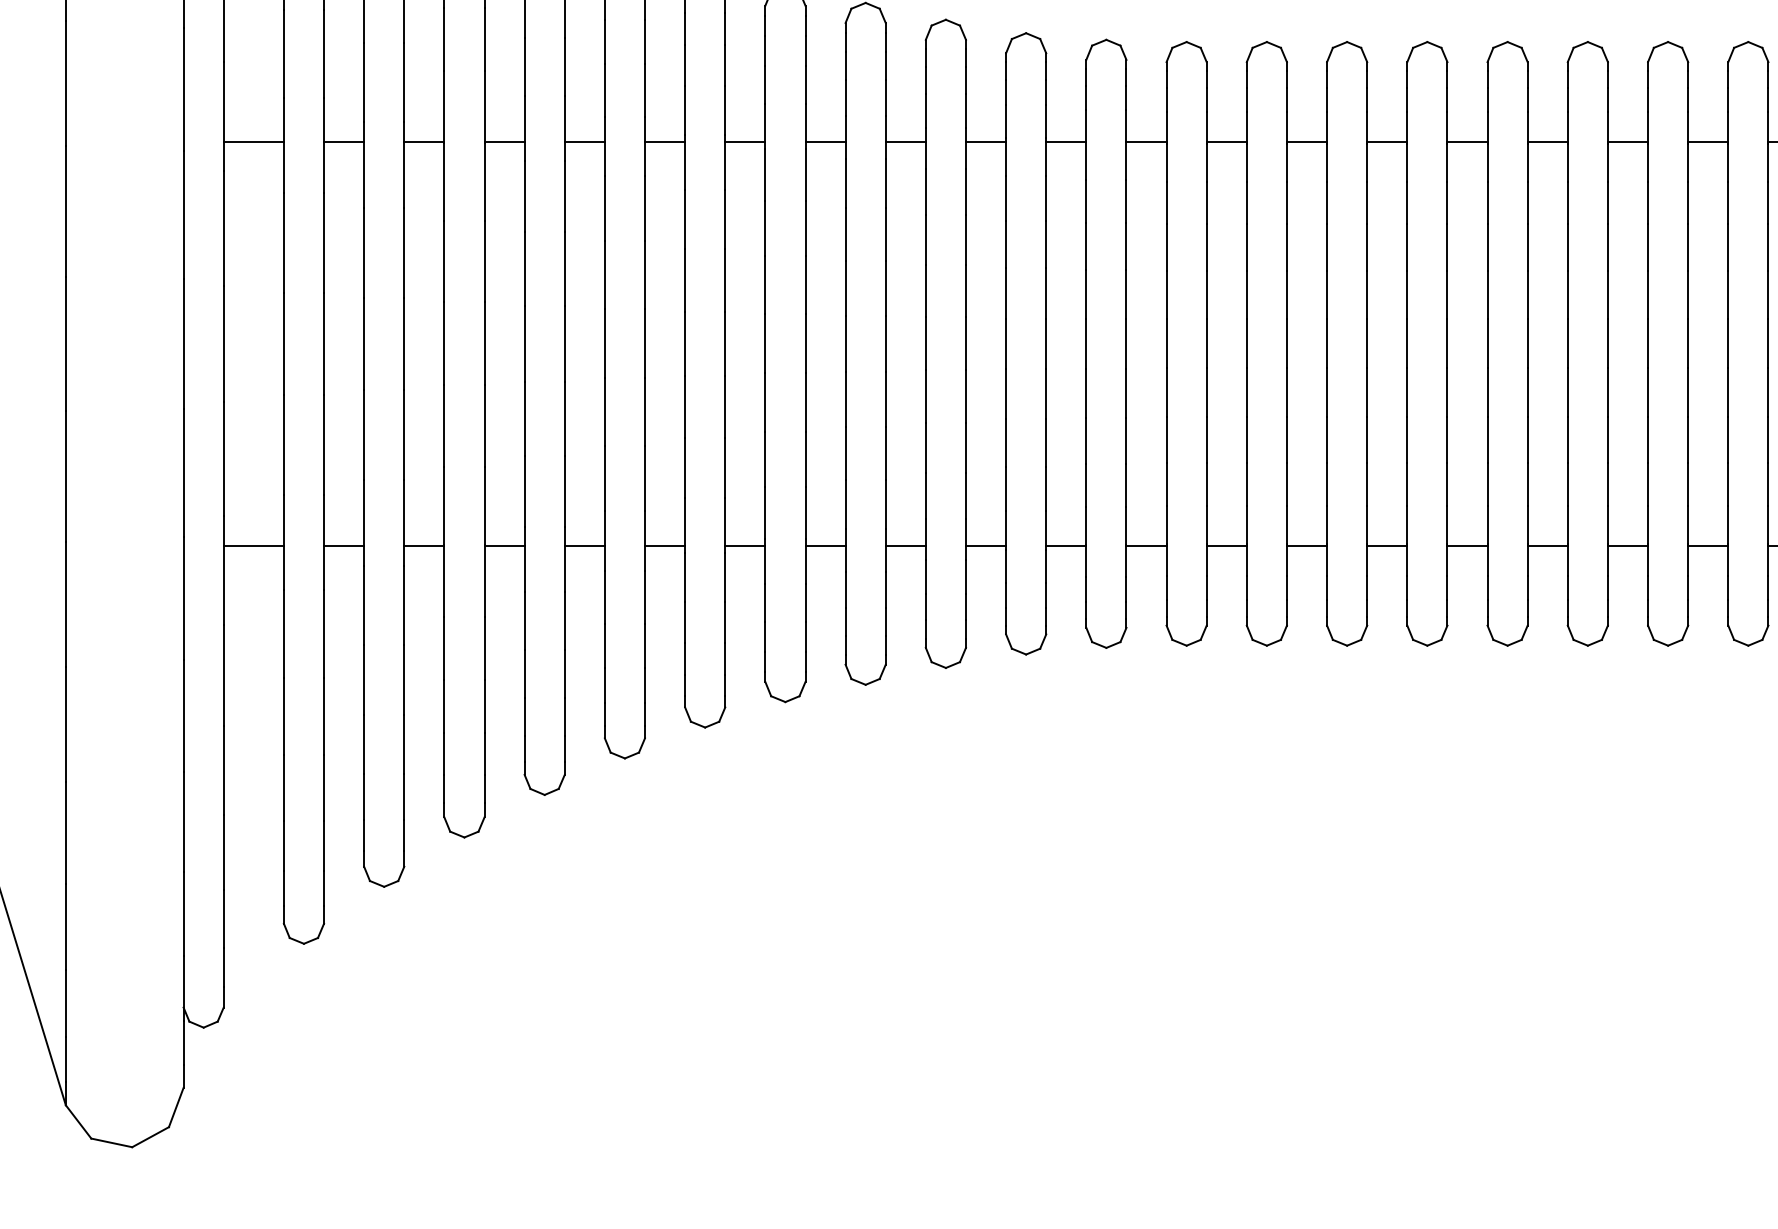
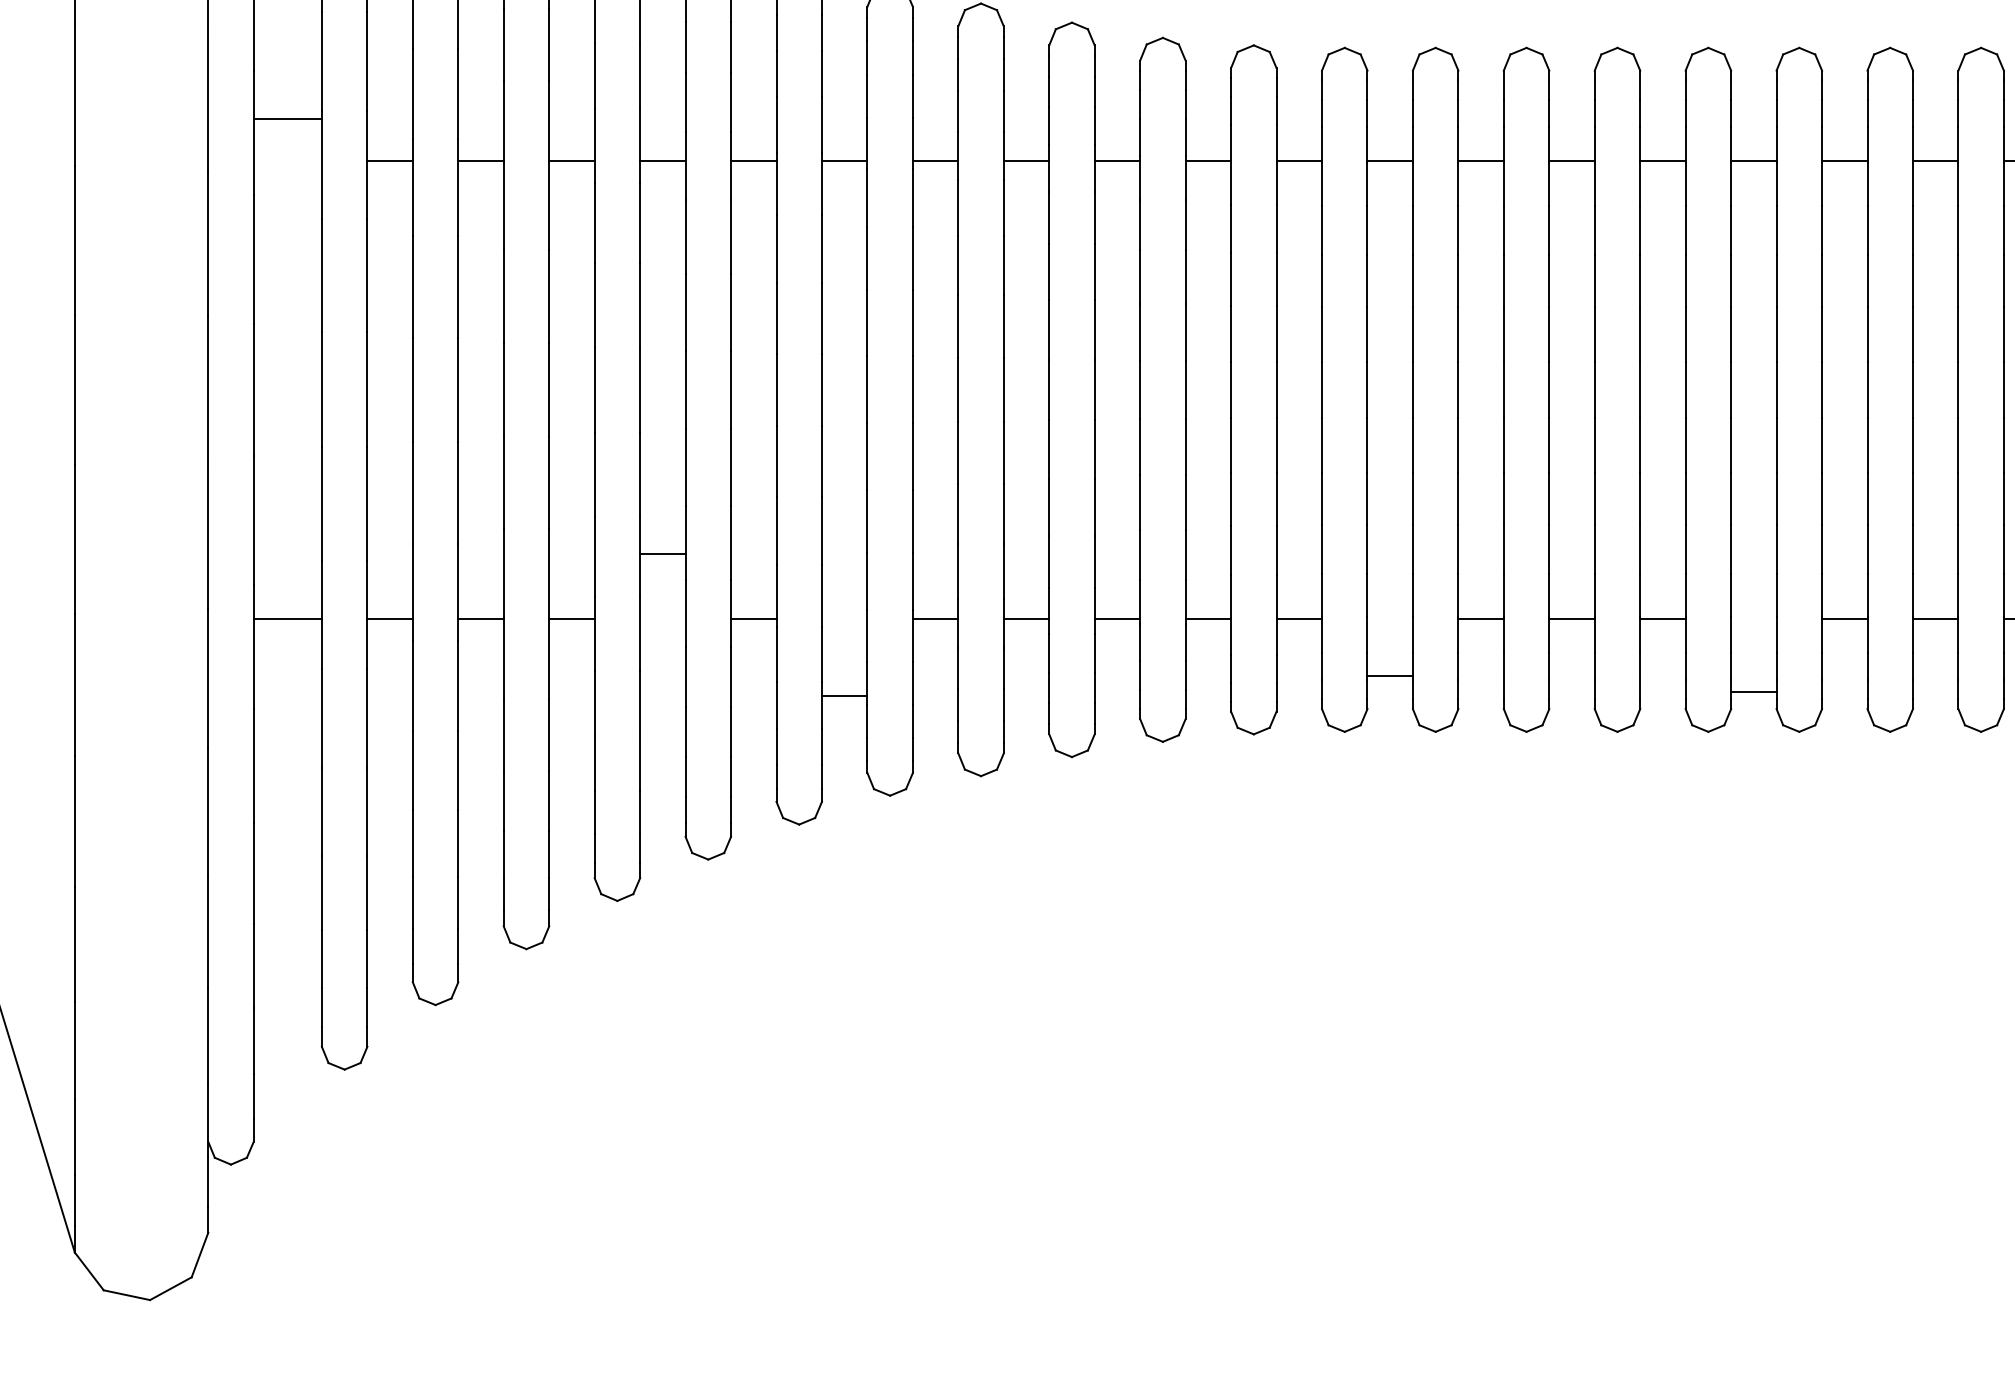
line: (253, 141) -> (287, 118), moved
line: (584, 546) -> (662, 554), moved
line: (745, 546) -> (844, 696), moved
line: (1226, 546) -> (1389, 676), moved
line: (1547, 546) -> (1753, 692), moved

